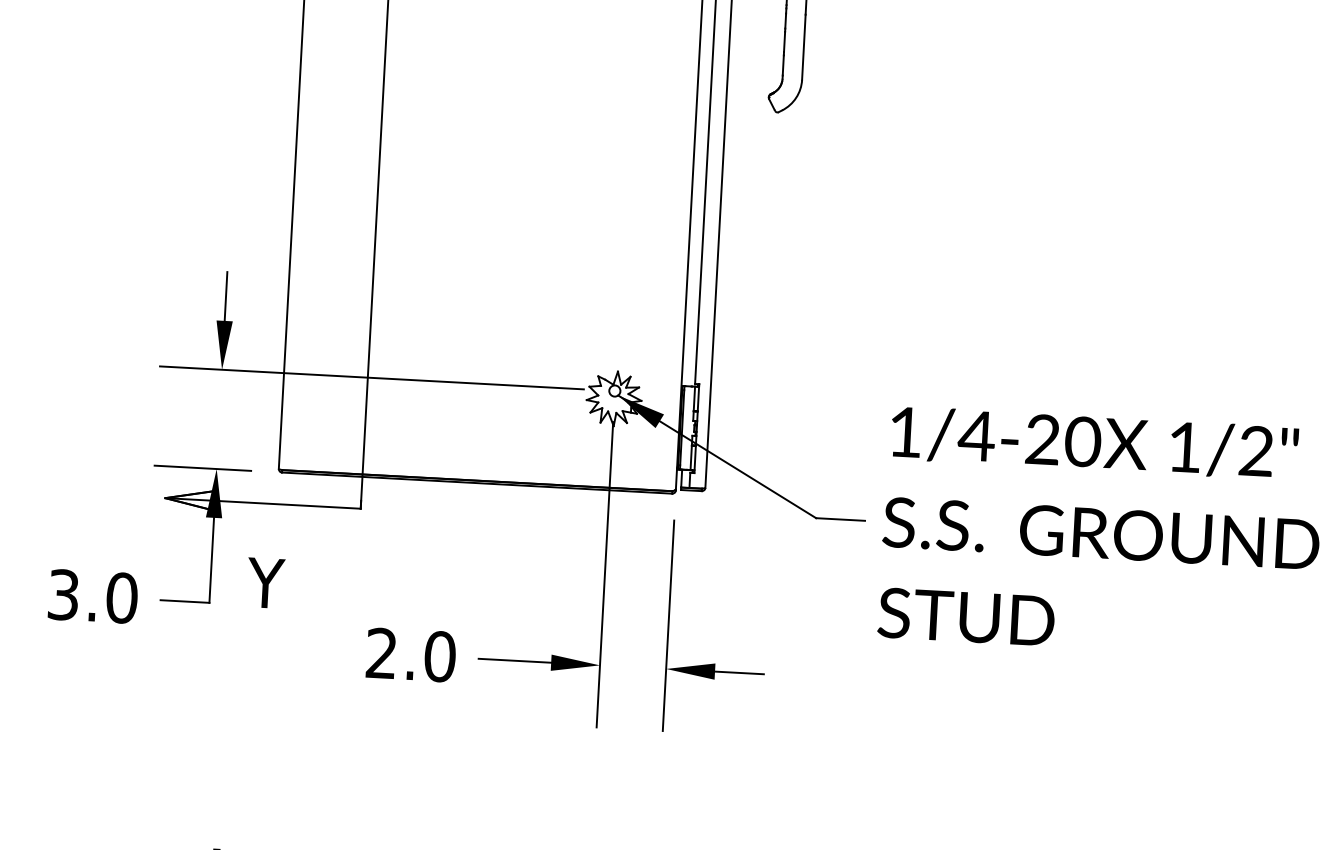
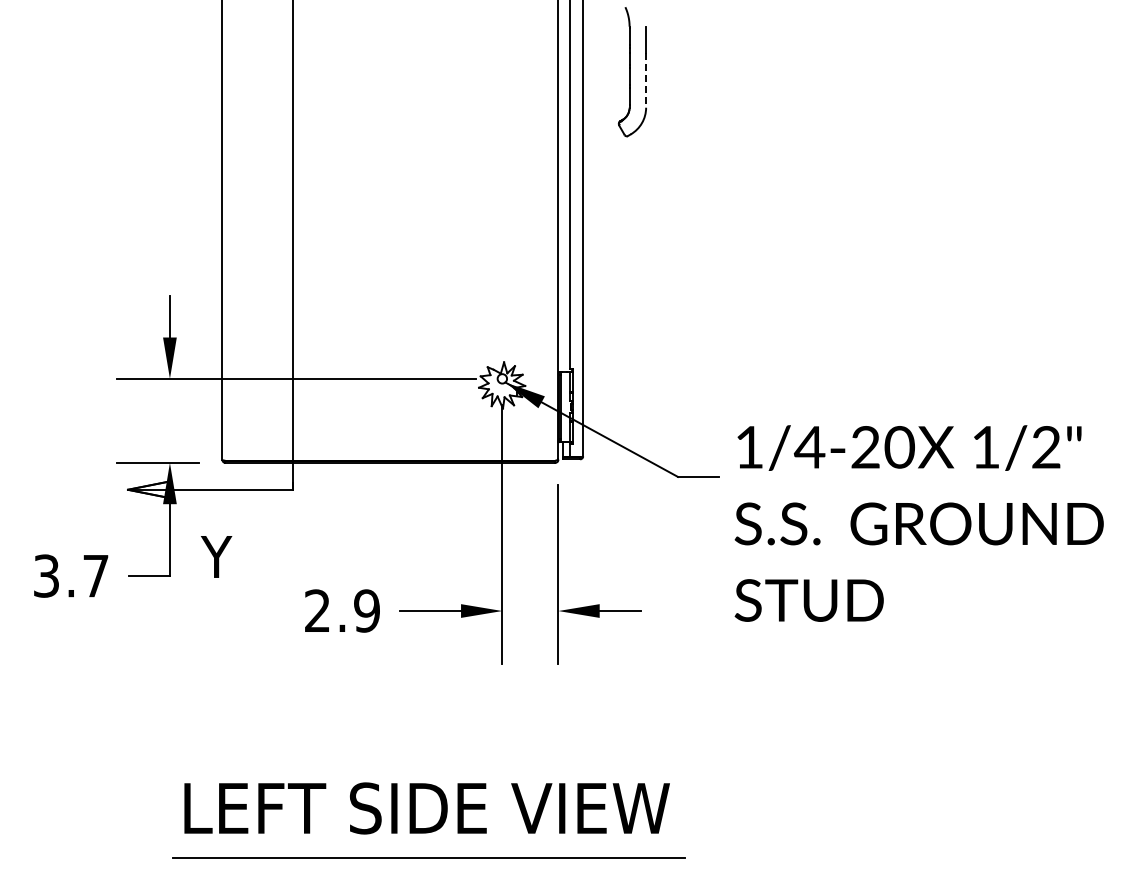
line: (804, 47) -> (646, 80), solid -> dashed
text: (1100, 533) -> (918, 523), moved
text: (122, 597) -> (96, 575), 3.0 -> 3.7
text: (440, 656) -> (367, 610), 2.0 -> 2.9

